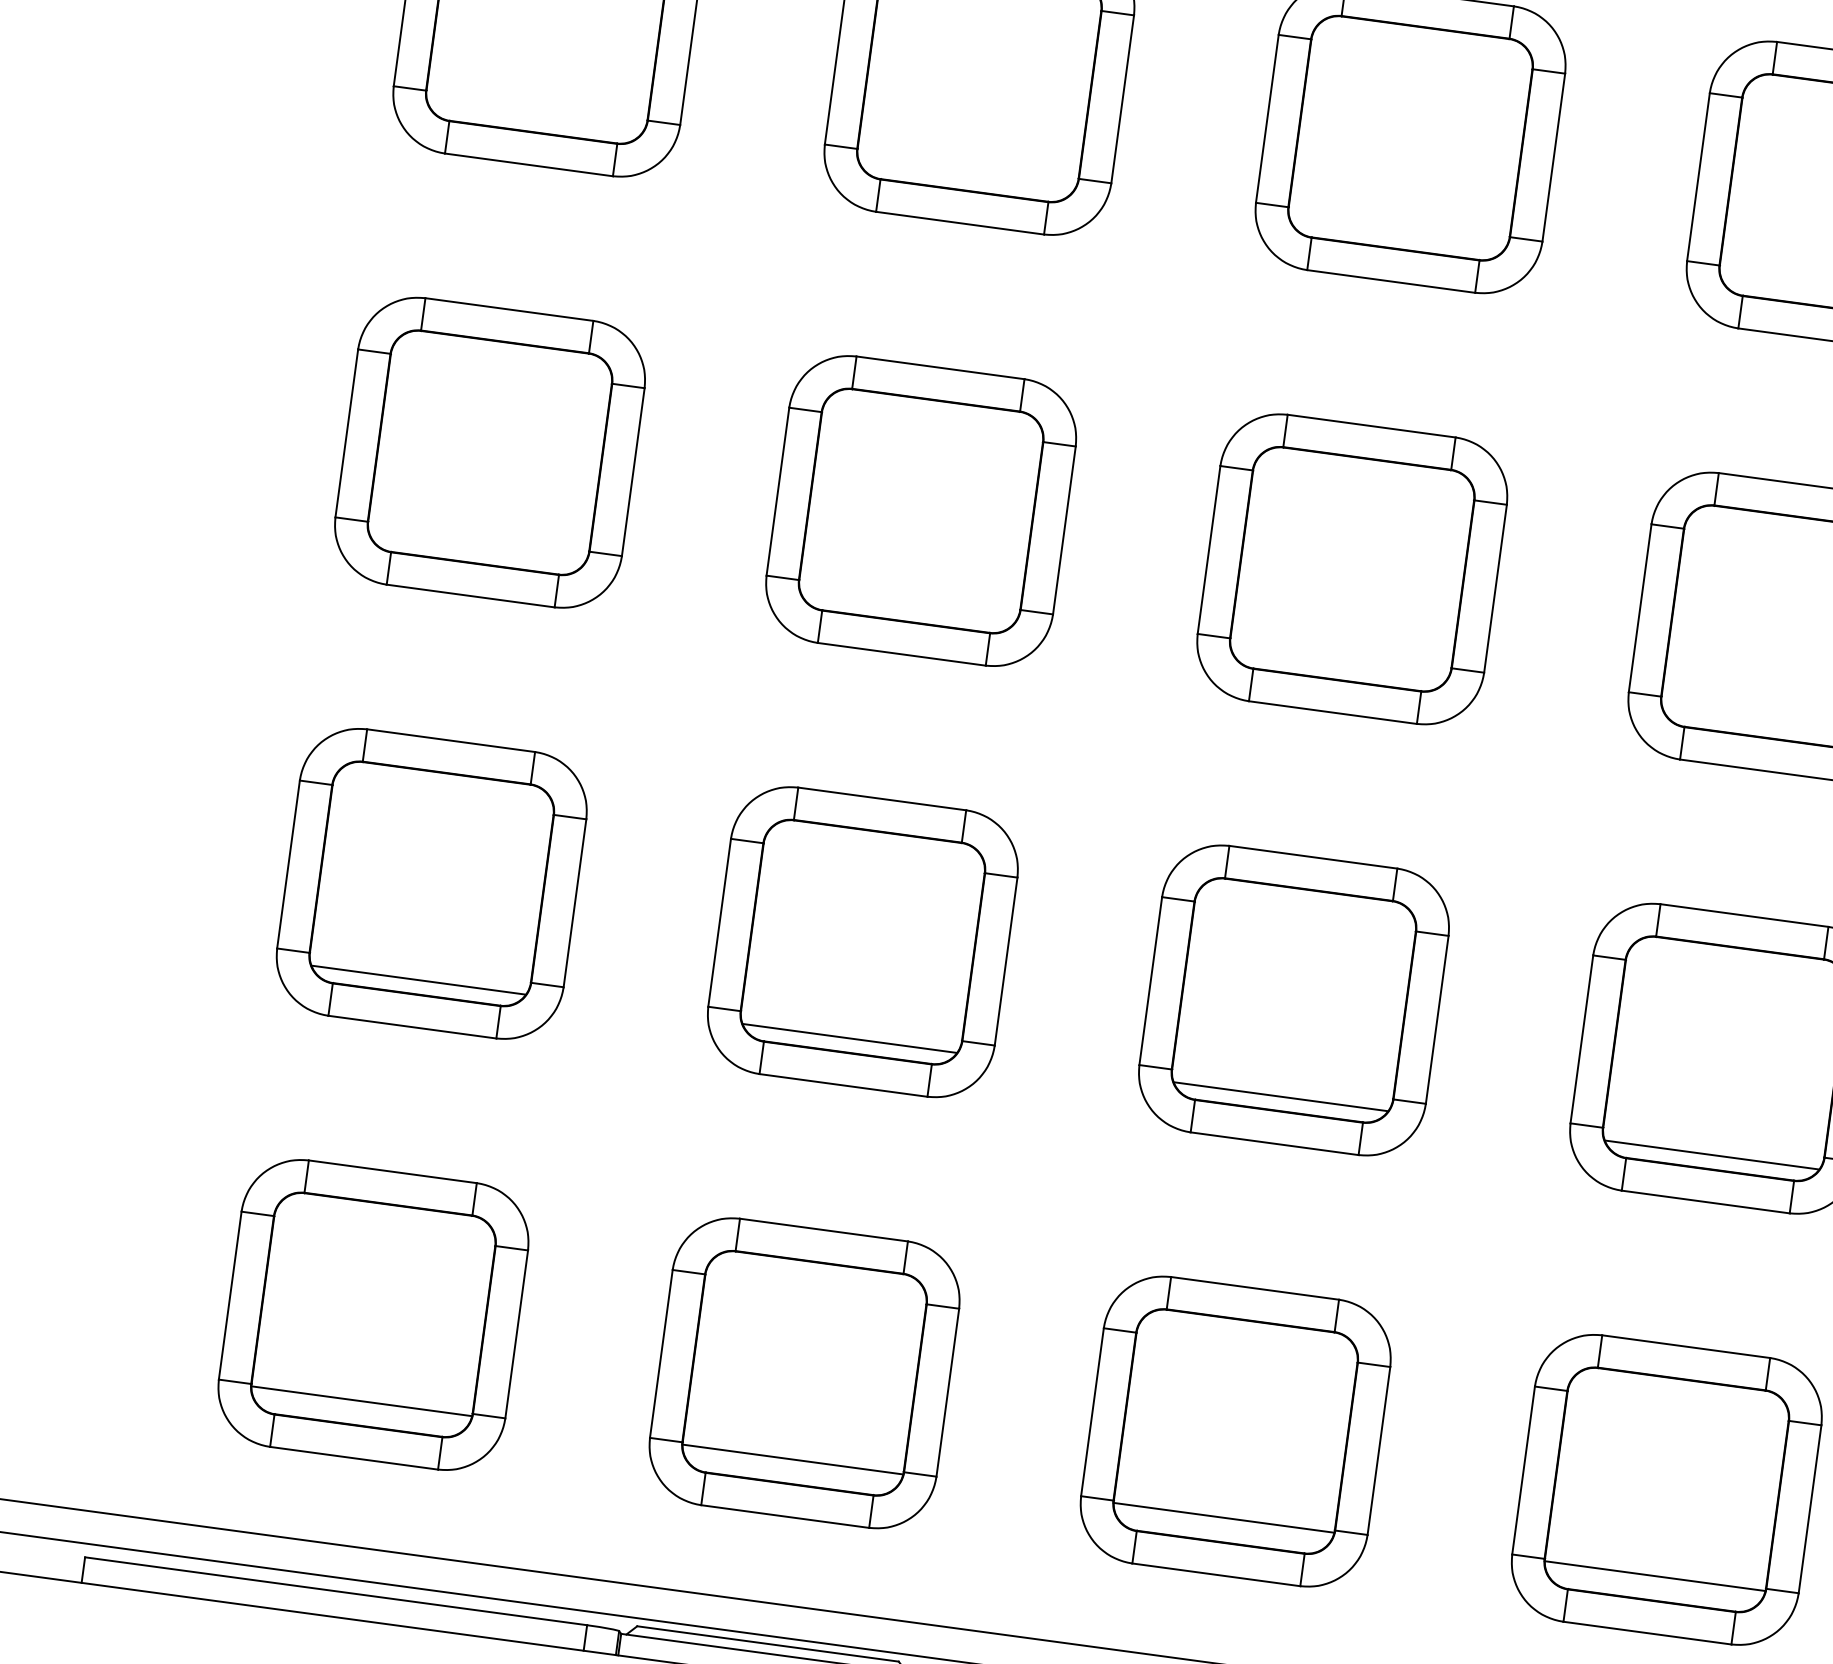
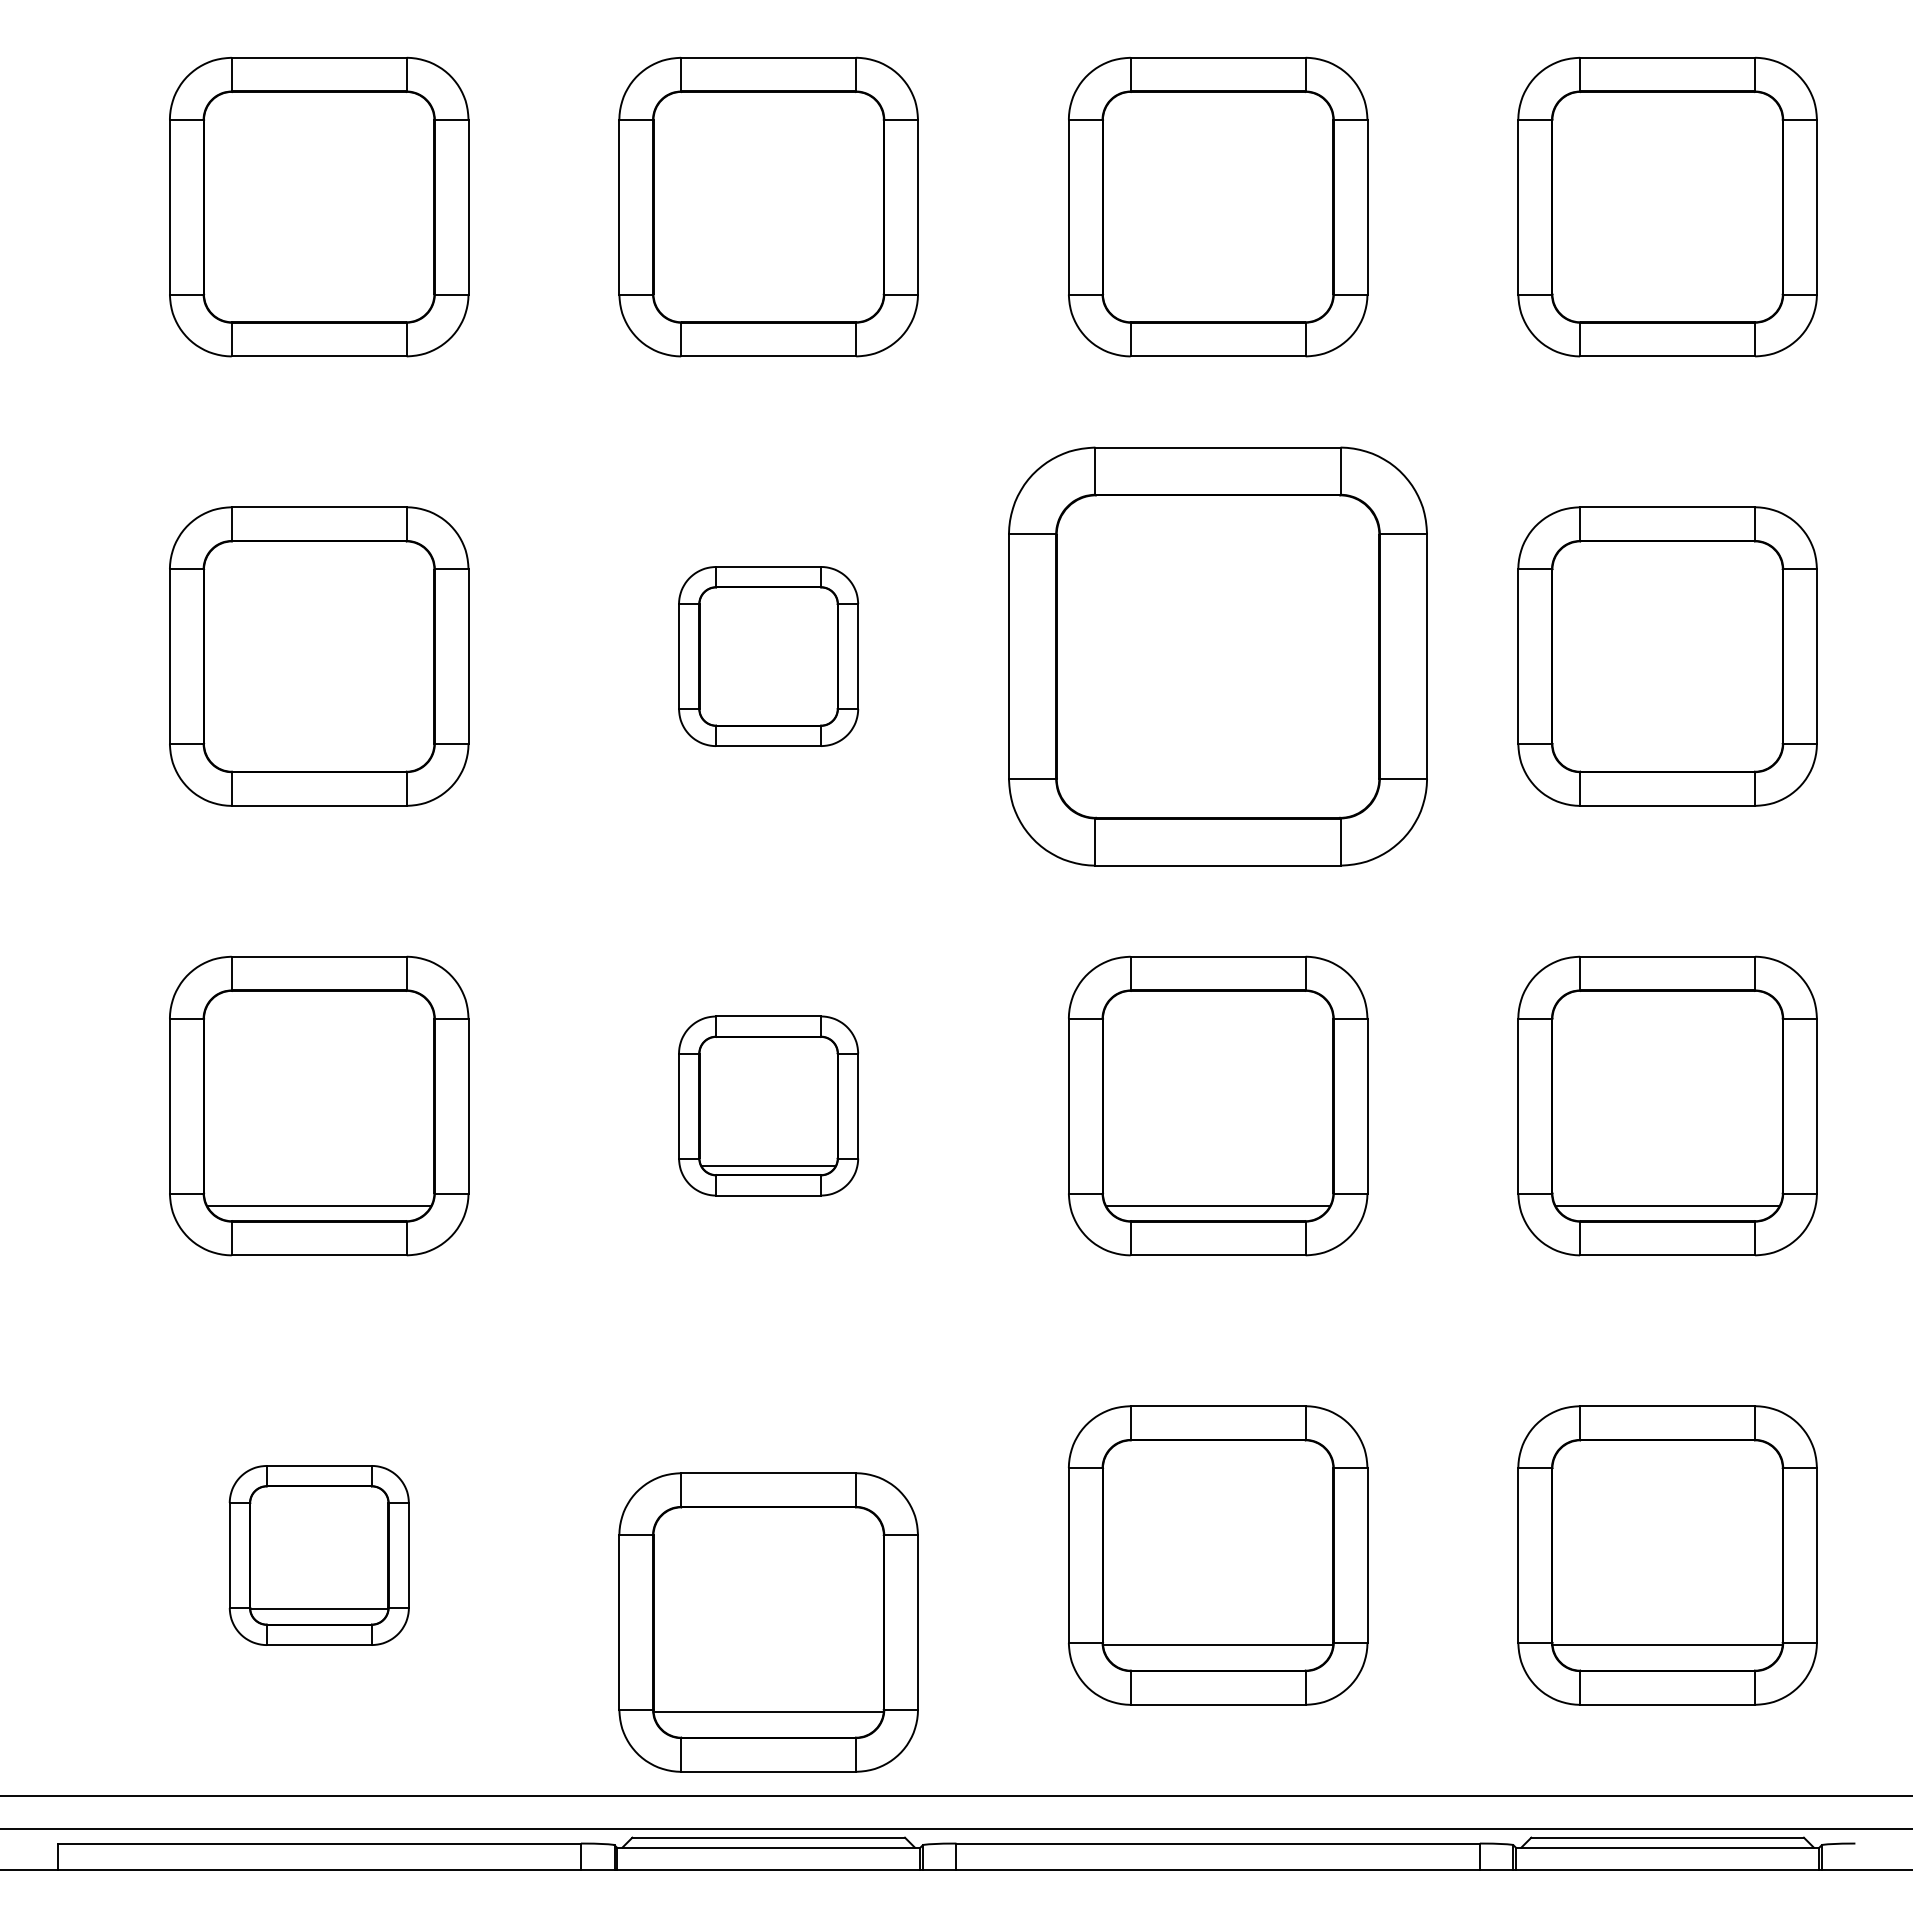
part: (921, 510) -> (768, 656), size x0.6
part: (1352, 569) -> (1218, 656), size x1.4
part: (862, 941) -> (768, 1105), size x0.6
part: (373, 1315) -> (319, 1555), size x0.6
part: (804, 1373) -> (768, 1622), moved

